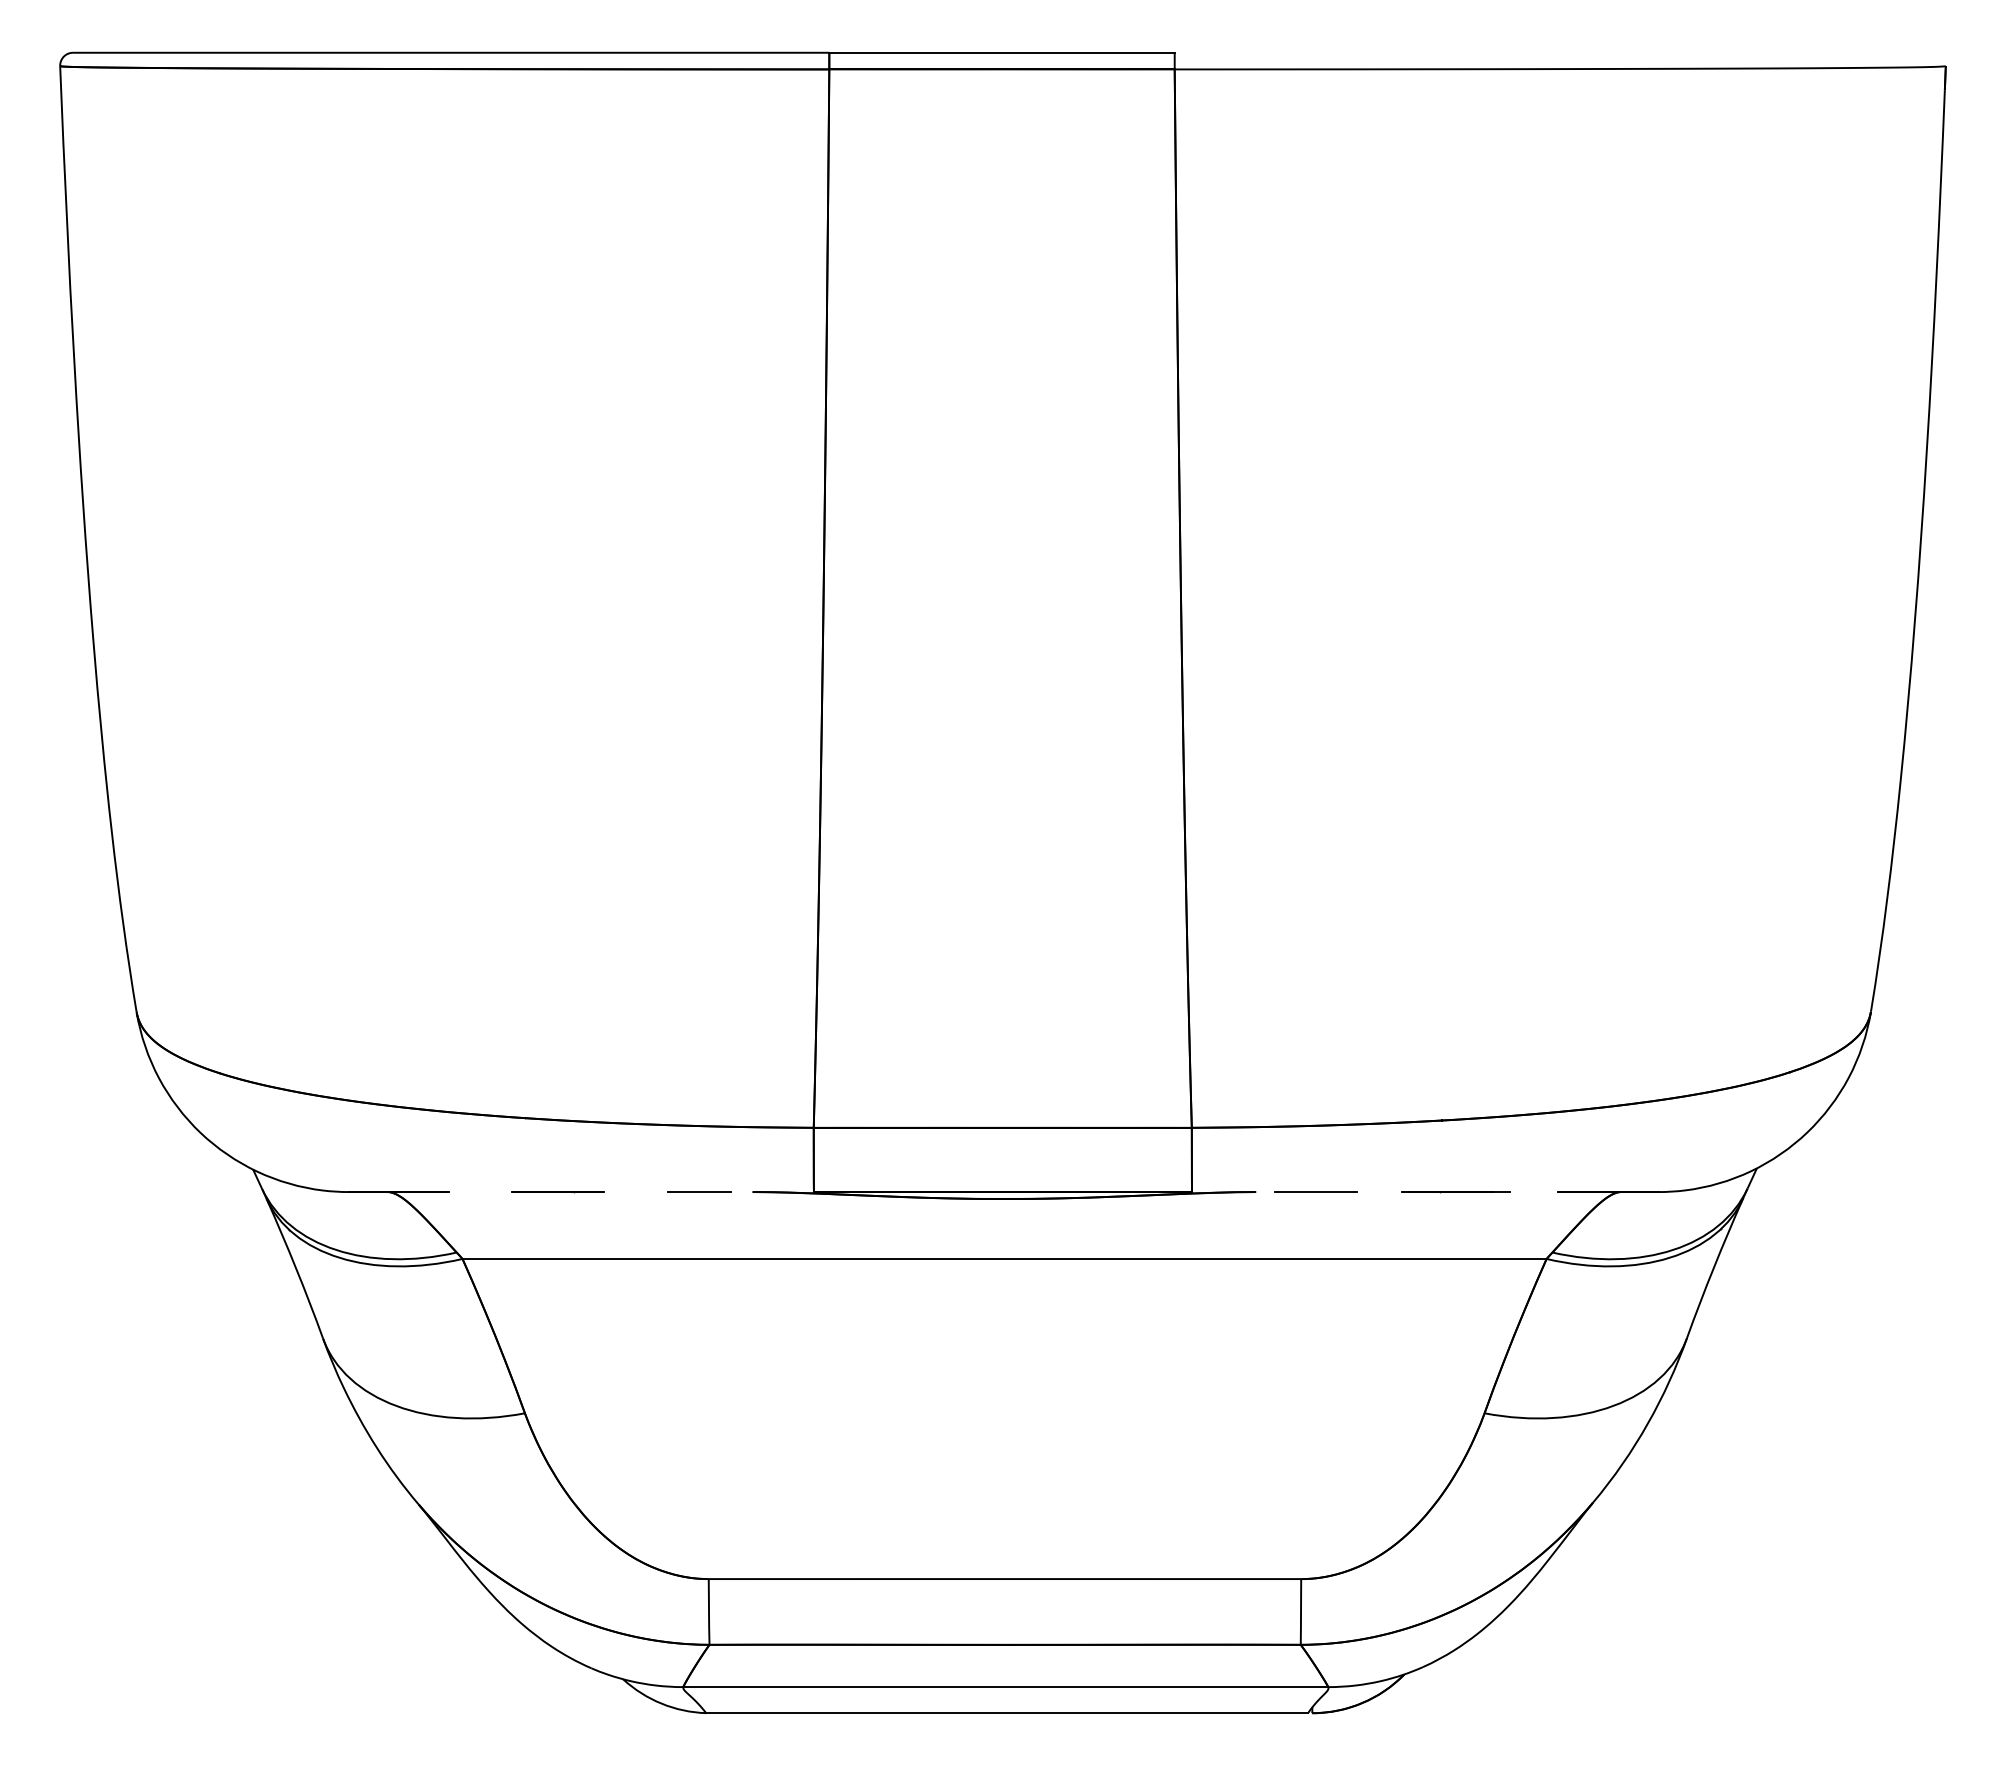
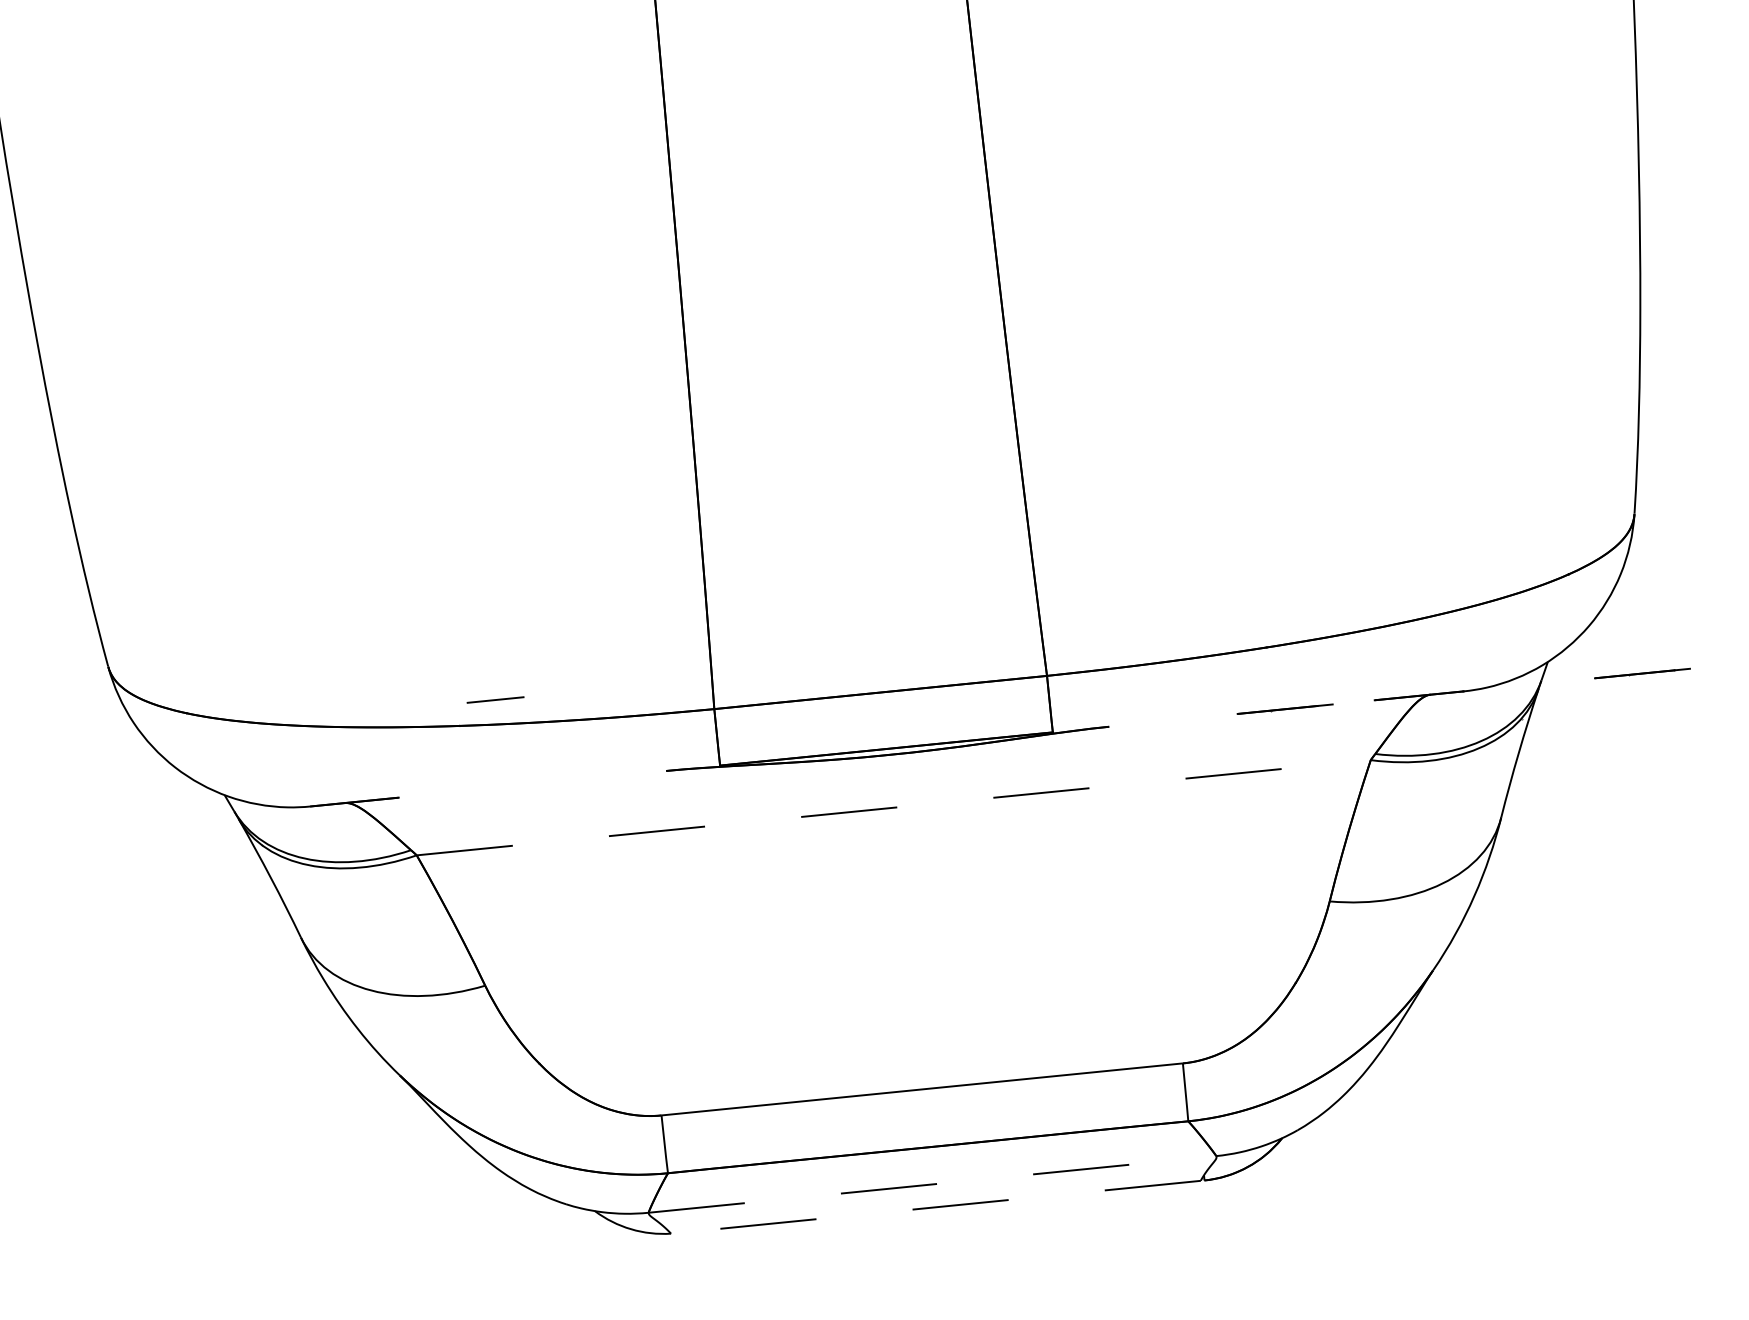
line: (699, 1191) -> (495, 699), moved
line: (557, 1192) -> (494, 788), removed
line: (1315, 1192) -> (1161, 721), removed
line: (1861, 1192) -> (1642, 673), added
line: (1005, 1258) -> (894, 807), solid -> dashed
line: (1006, 1687) -> (933, 1184), solid -> dashed
line: (1007, 1713) -> (936, 1207), solid -> dashed

